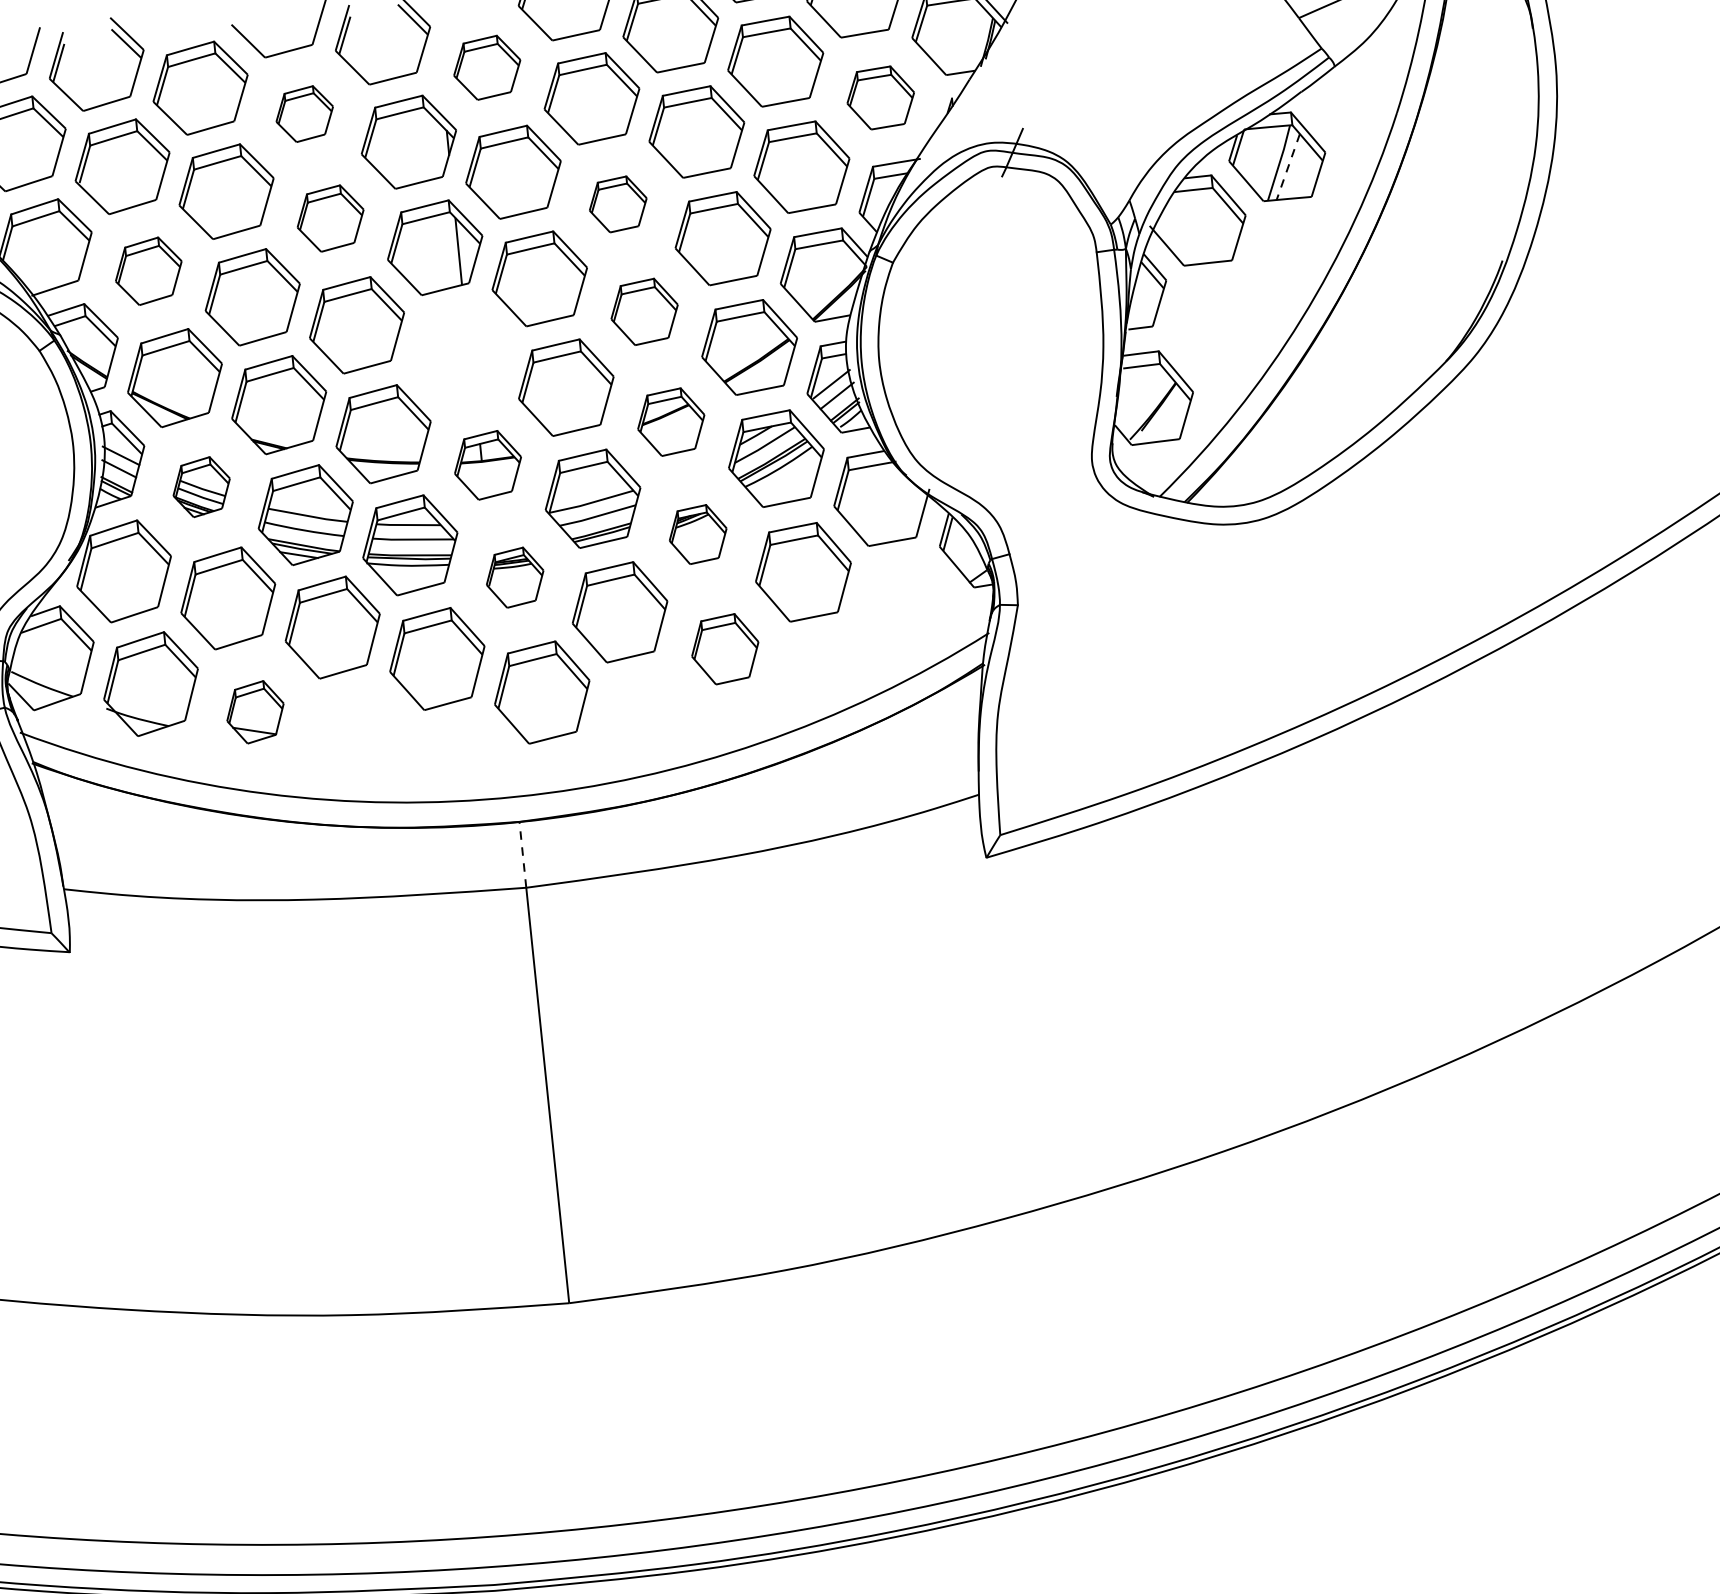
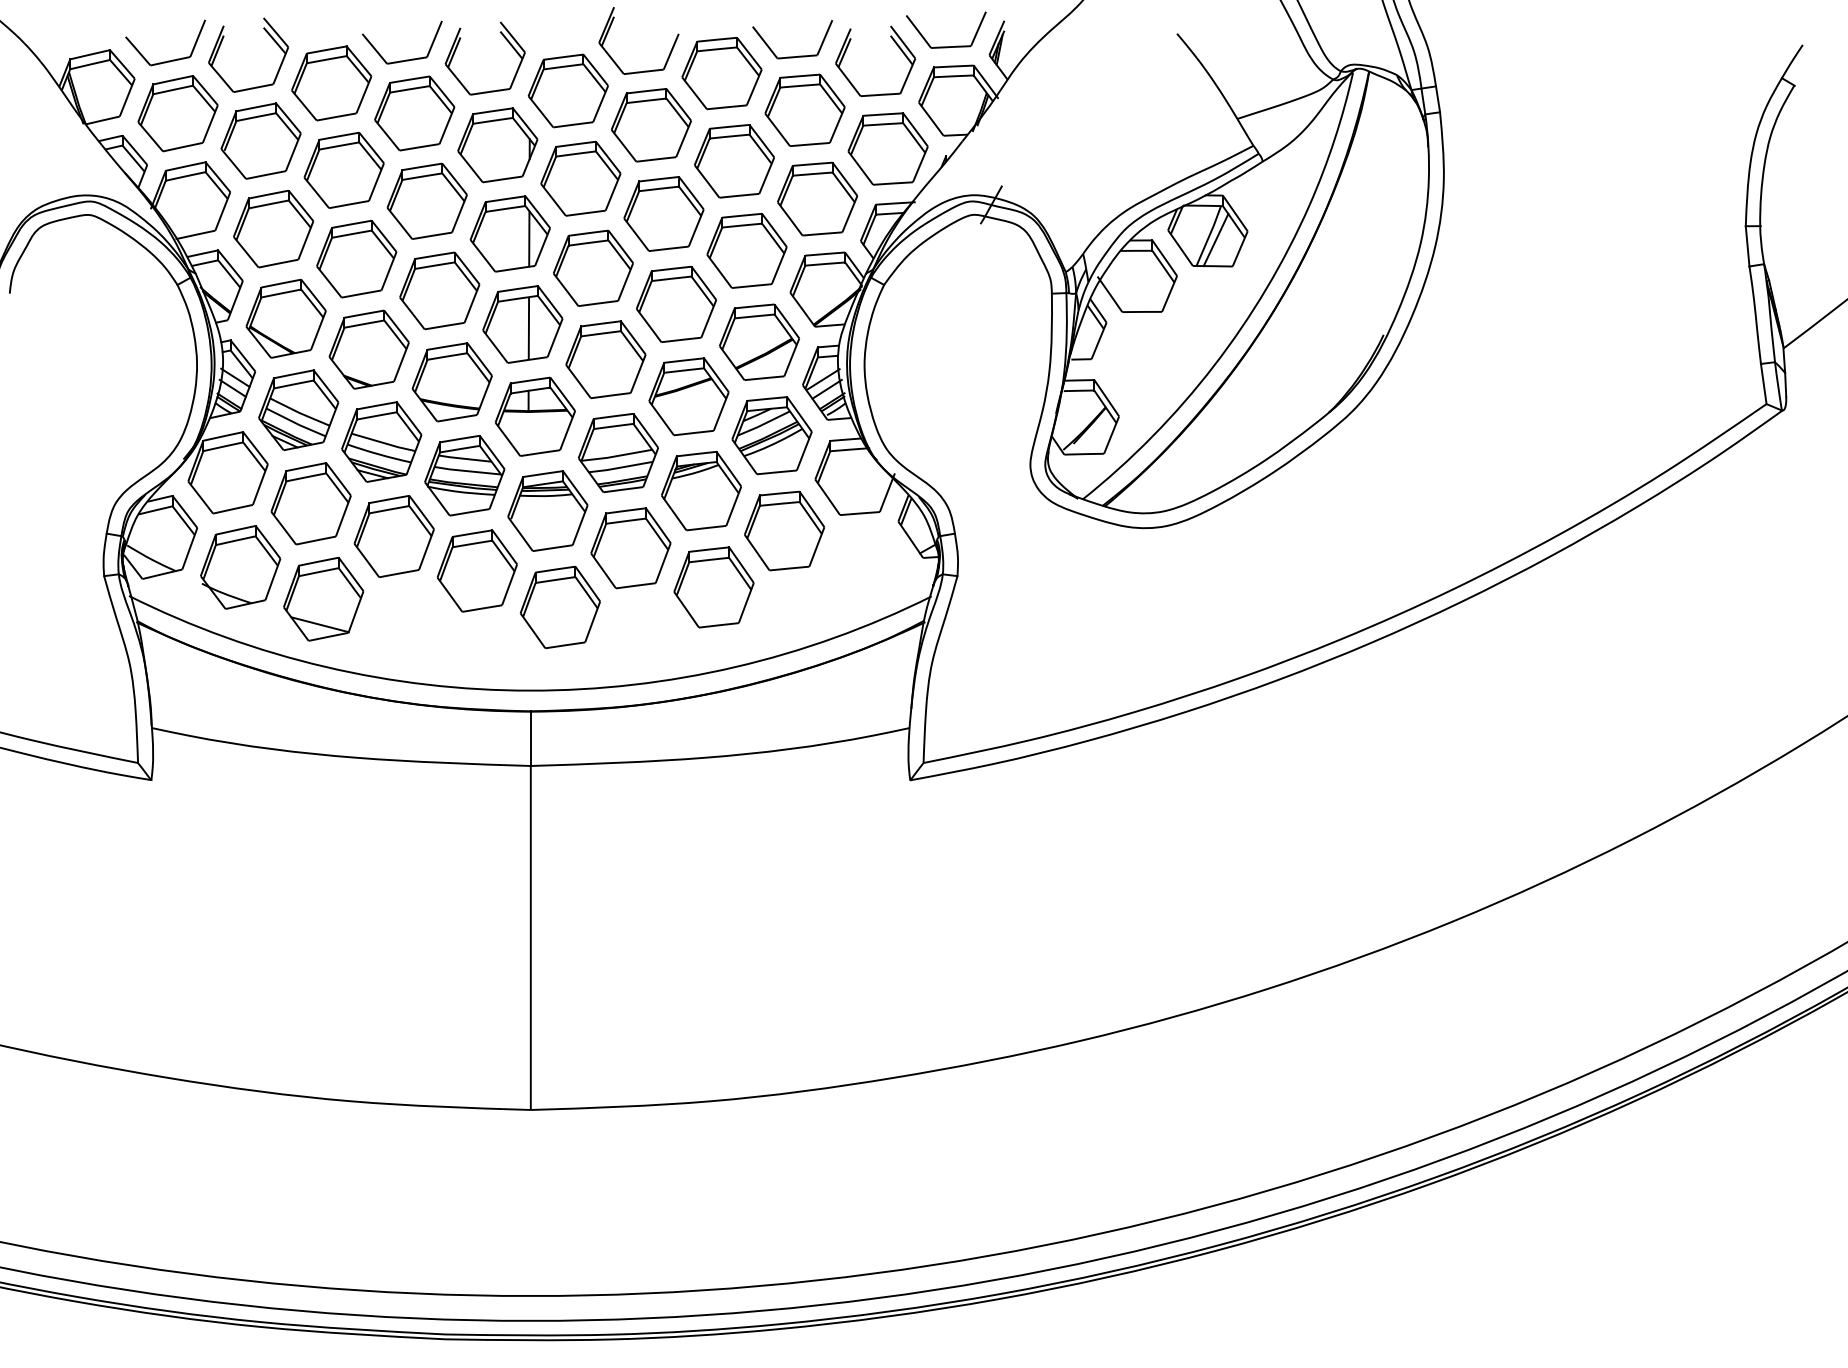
part: (486, 67) -> (567, 90), size x1.43
part: (880, 97) -> (887, 148), size x1.43
part: (304, 114) -> (414, 113), size x1.67
line: (1288, 167) -> (1216, 240), dashed -> solid
part: (617, 203) -> (663, 213), size x1.67
part: (329, 217) -> (426, 200), size x1.43
part: (148, 270) -> (273, 228), size x1.43
part: (644, 311) -> (676, 303), size x1.43
part: (461, 355) -> (522, 324), added
part: (670, 421) -> (688, 396), size x1.43
part: (487, 465) -> (534, 416), size x1.43
part: (201, 487) -> (298, 410), size x1.67
part: (698, 534) -> (701, 491), size x1.67
part: (514, 577) -> (547, 510), size x1.67
part: (724, 649) -> (713, 587), size x1.43
part: (255, 712) -> (323, 599), size x1.67
line: (522, 854) -> (530, 738), dashed -> solid

